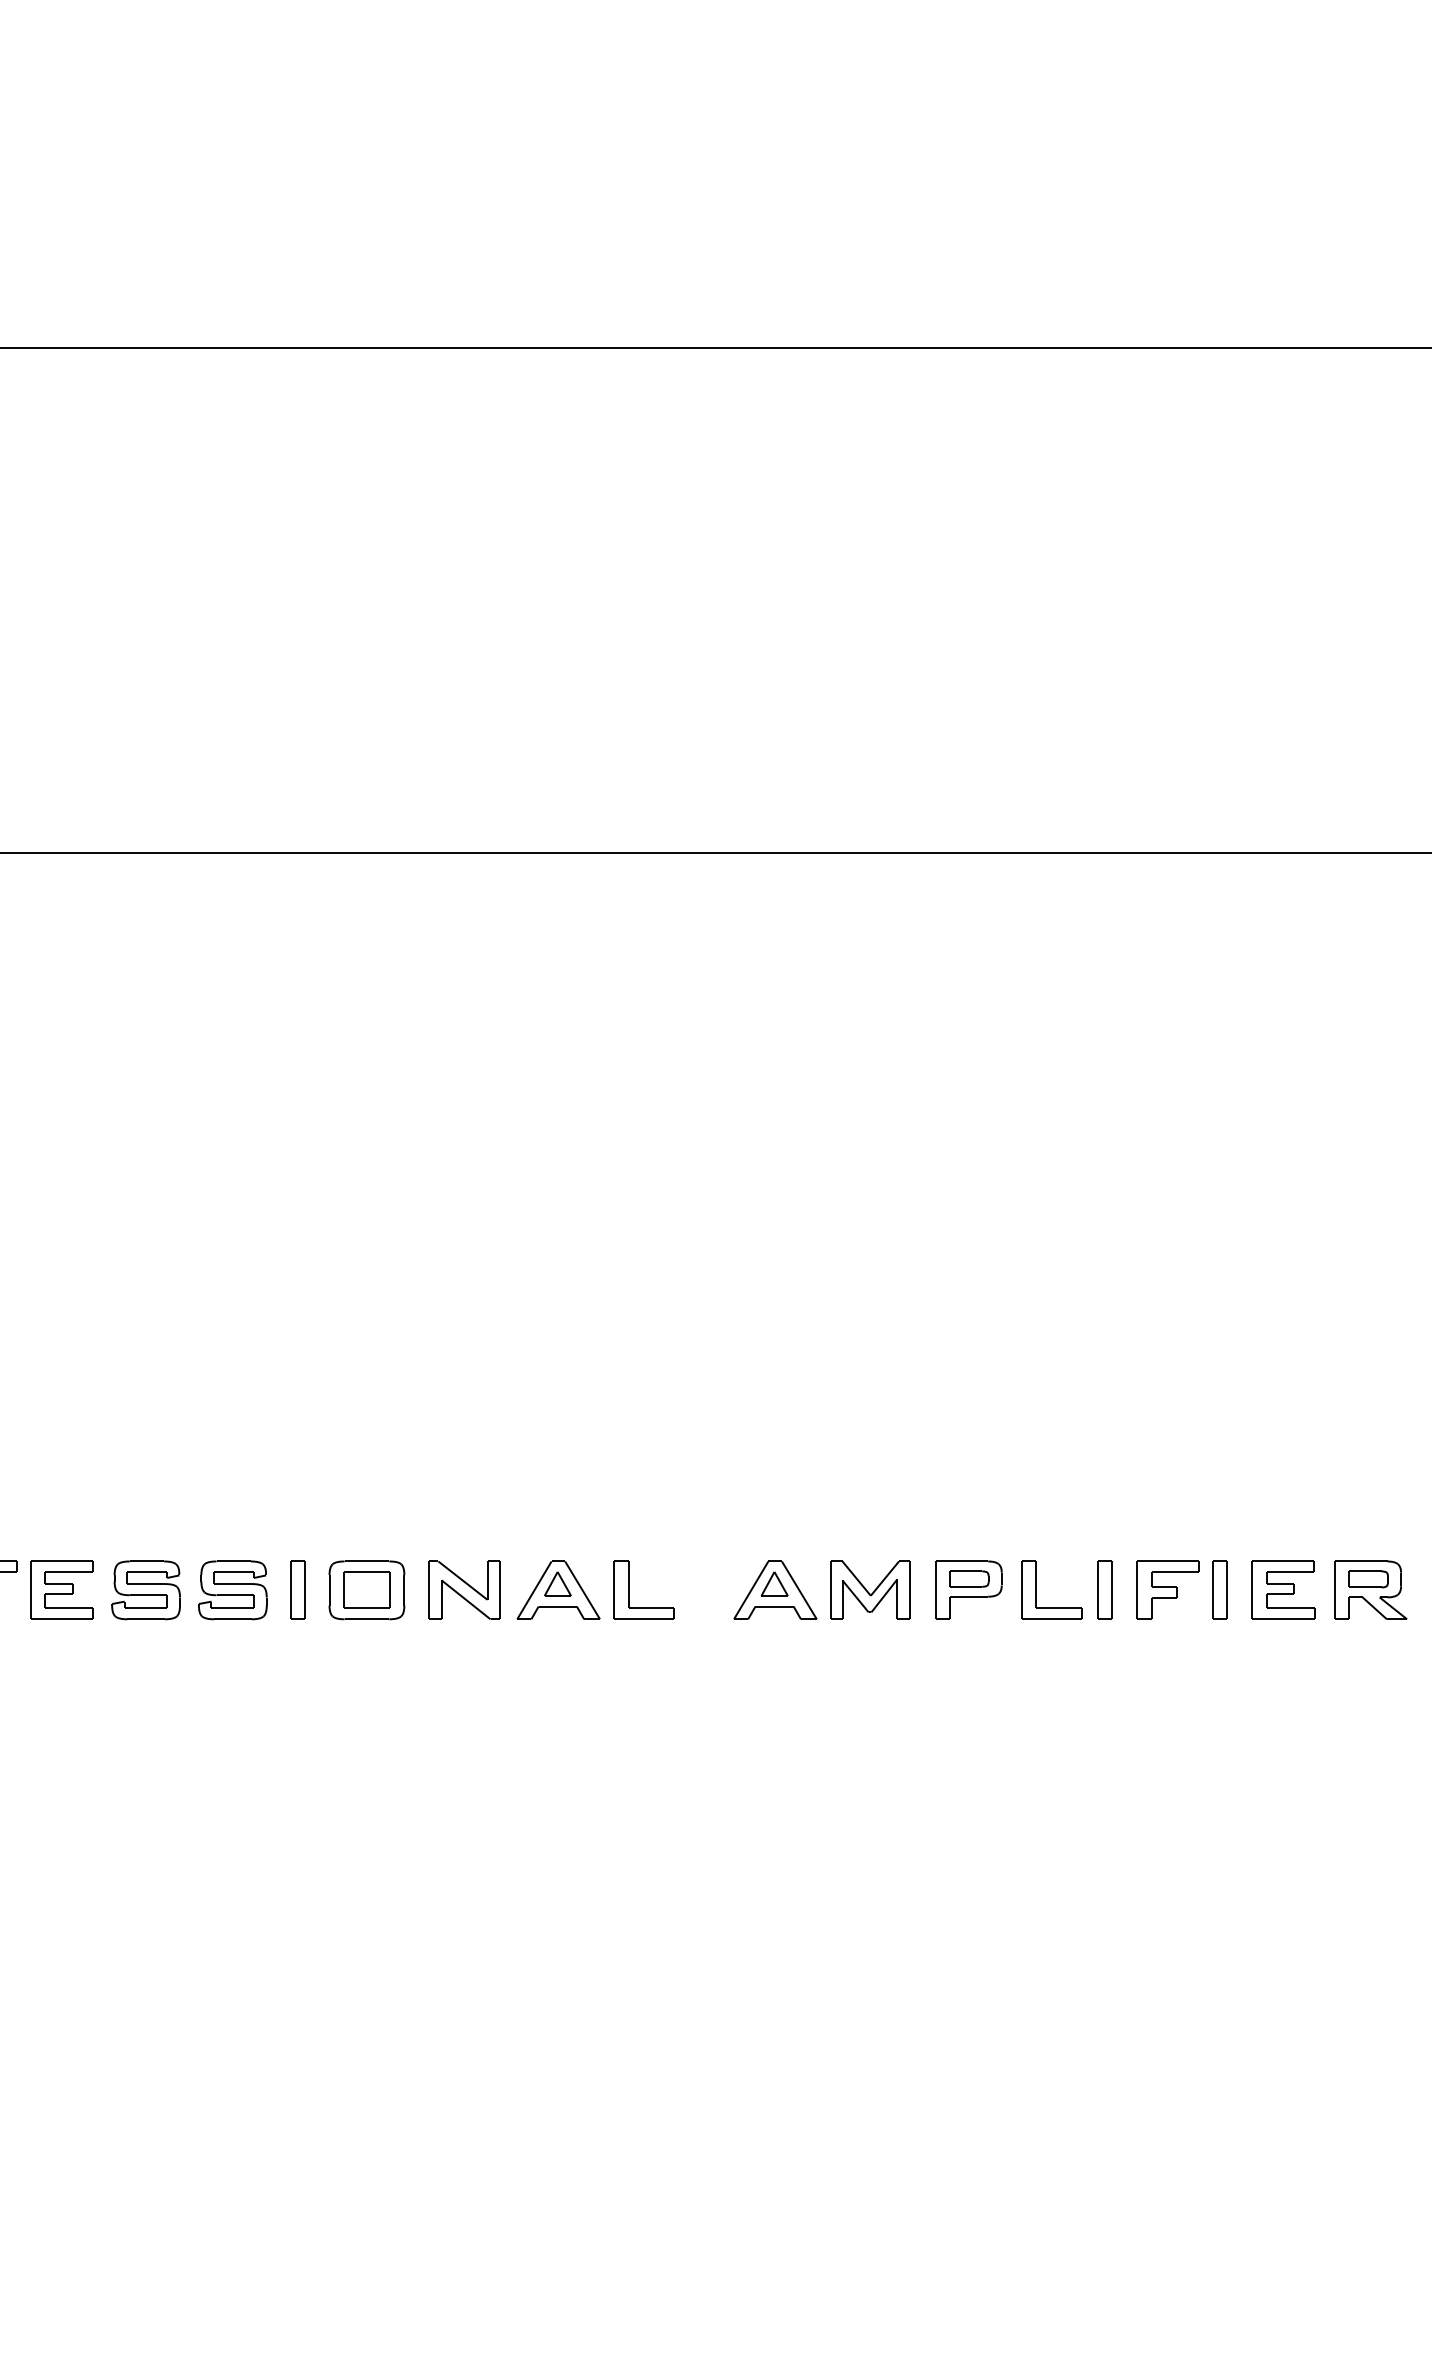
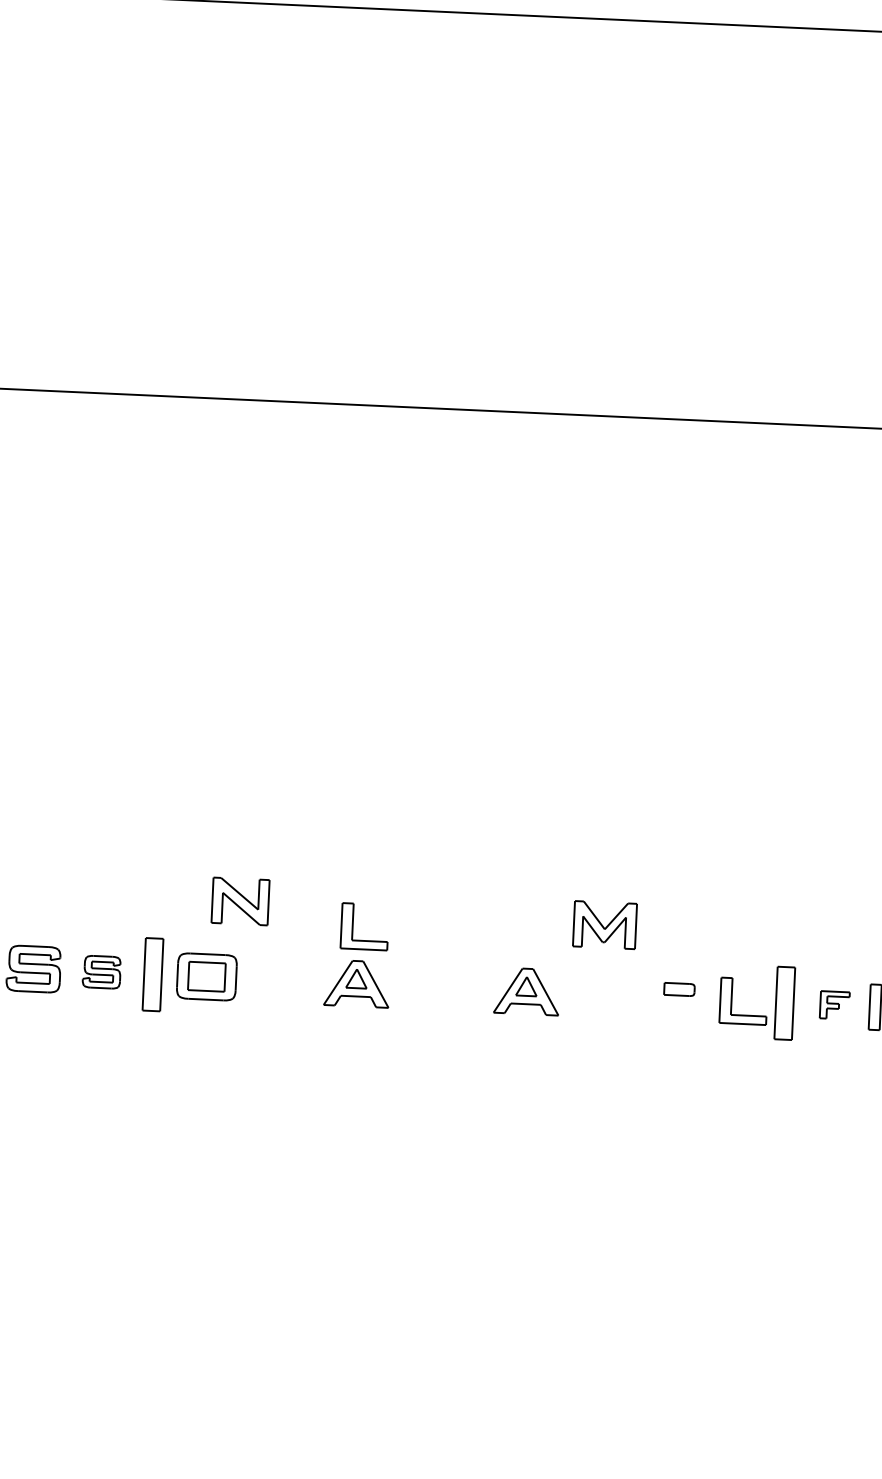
part: (297, 1589) -> (152, 973), size x1.6
part: (464, 1589) -> (240, 900), moved
part: (629, 1589) -> (353, 925), moved
part: (870, 1589) -> (604, 924), moved
part: (968, 1589) -> (678, 997), removed
part: (1104, 1589) -> (785, 1002), size x1.6
part: (1167, 1589) -> (834, 1004), size x0.6
part: (232, 1590) -> (101, 972), size x0.7

